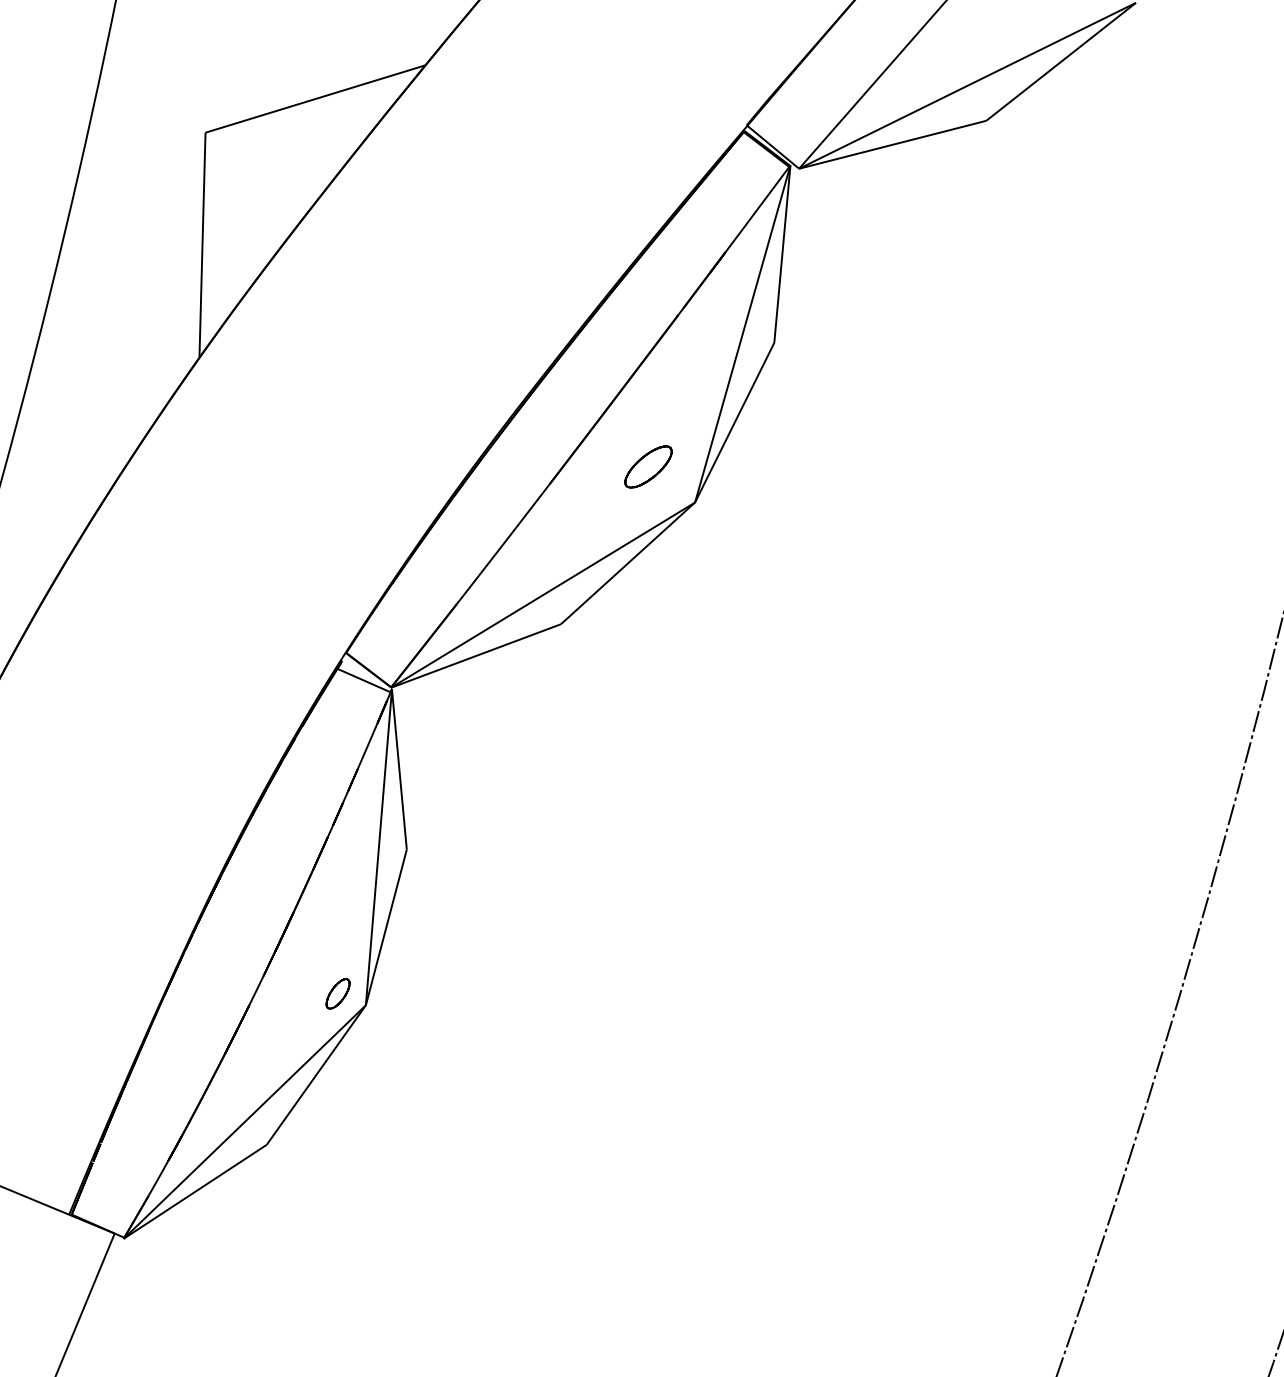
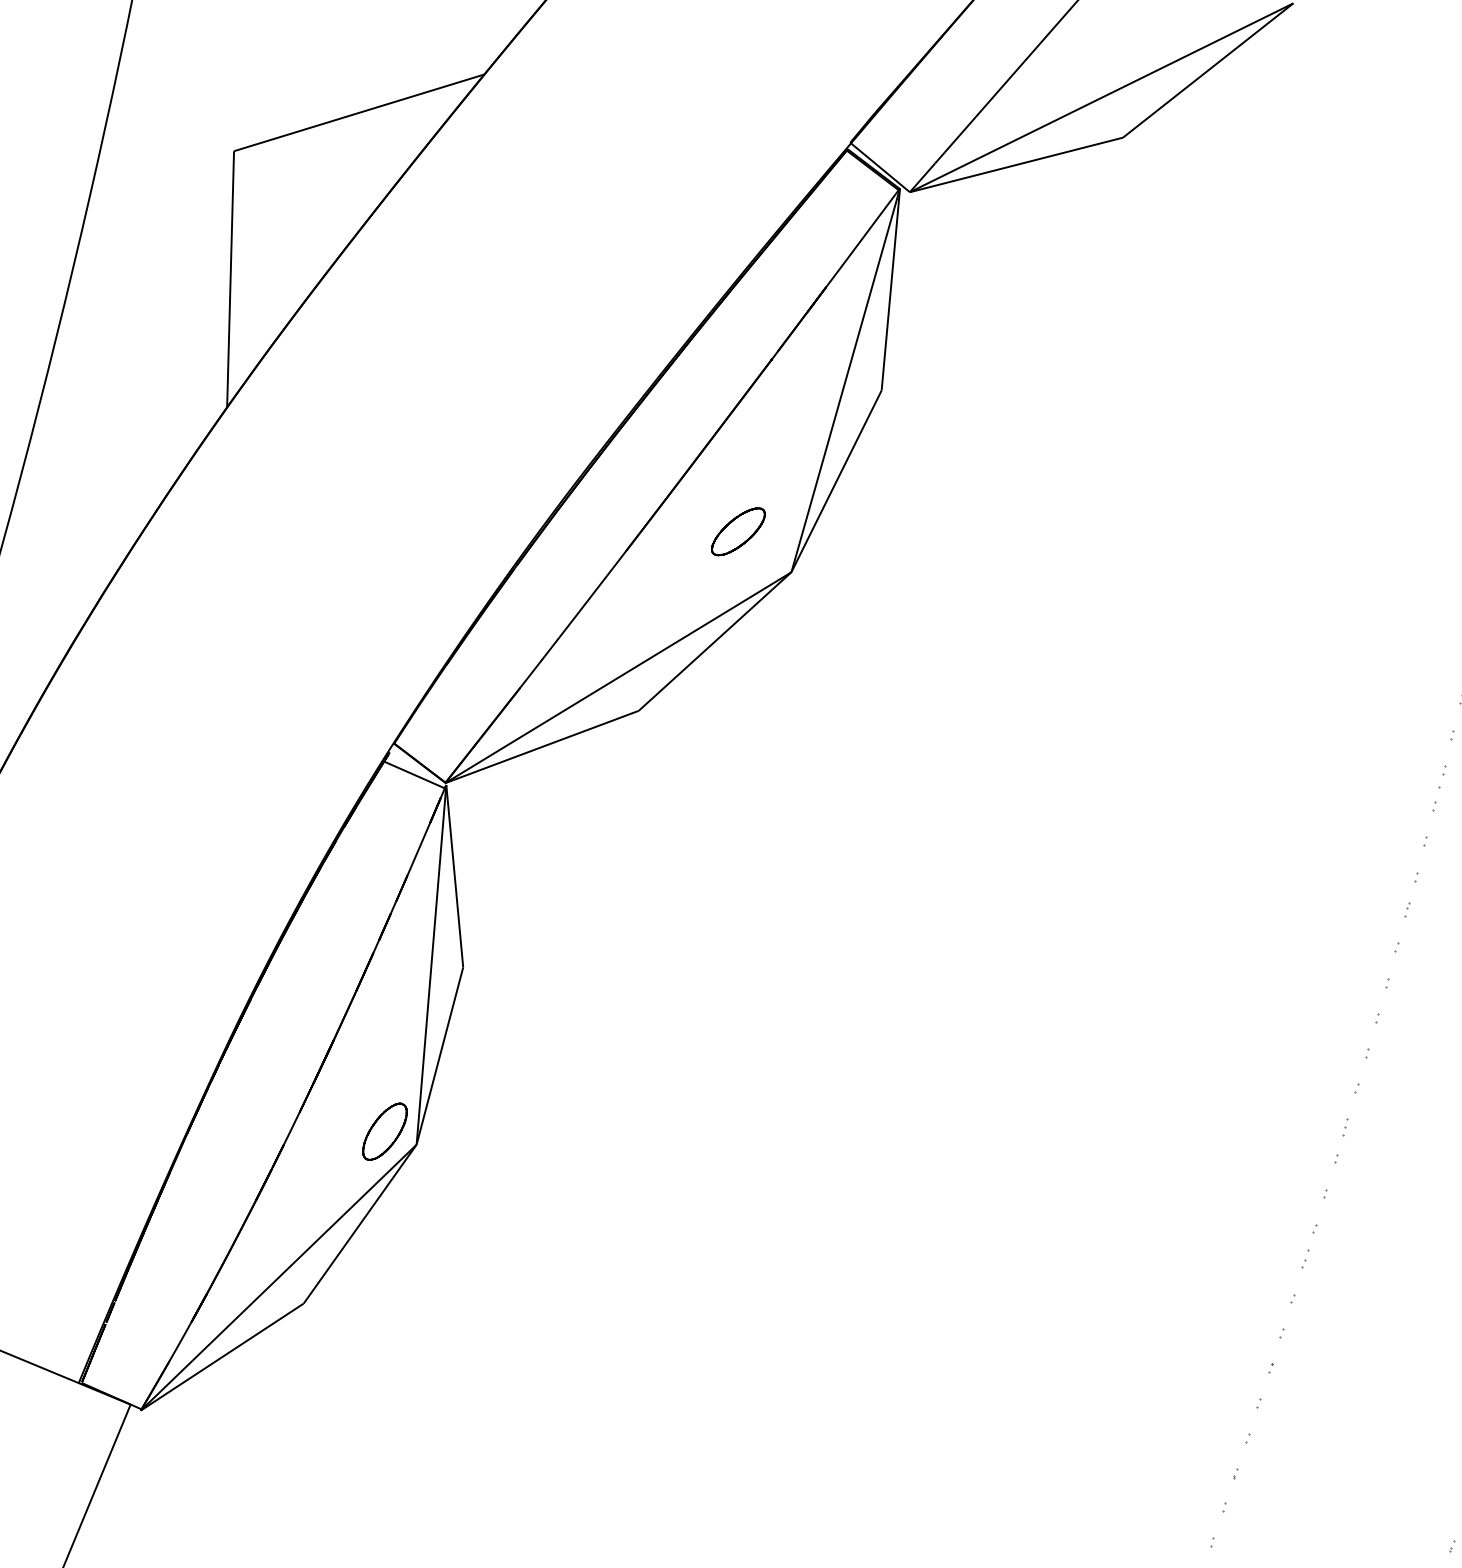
part: (337, 993) -> (384, 1131), size x1.67

